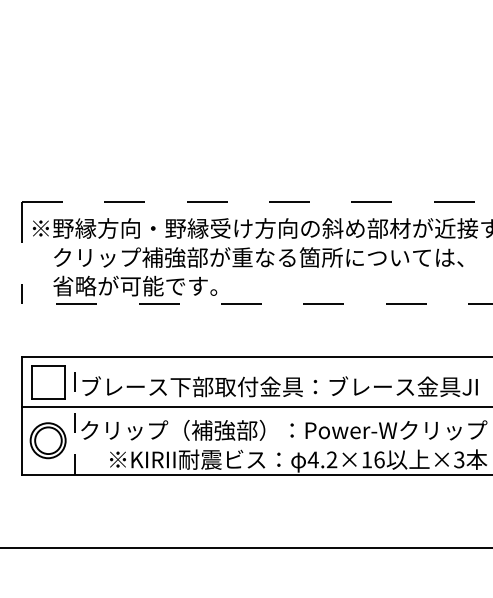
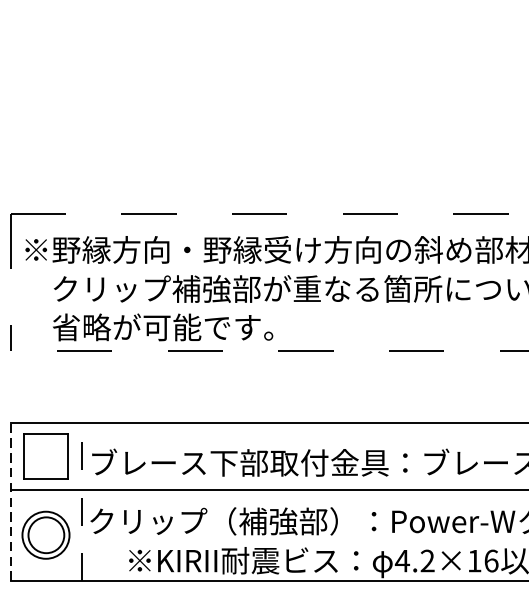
line: (21, 416) -> (10, 502), solid -> dashed

